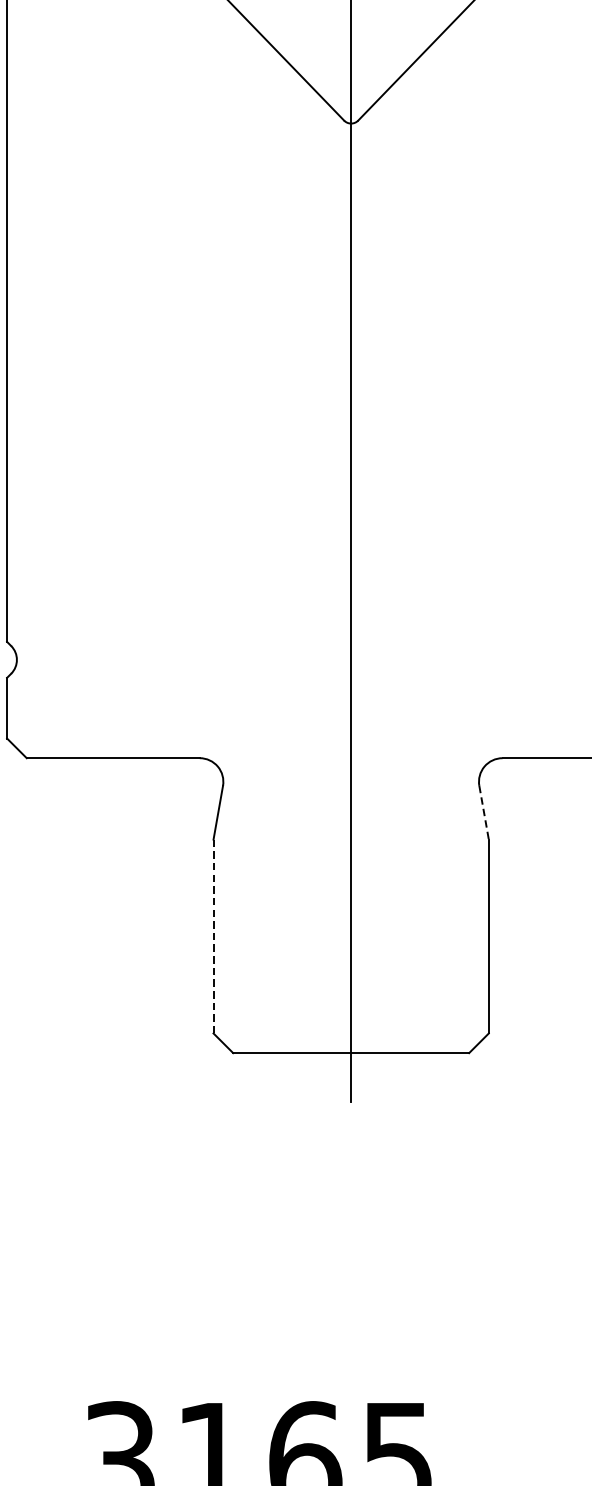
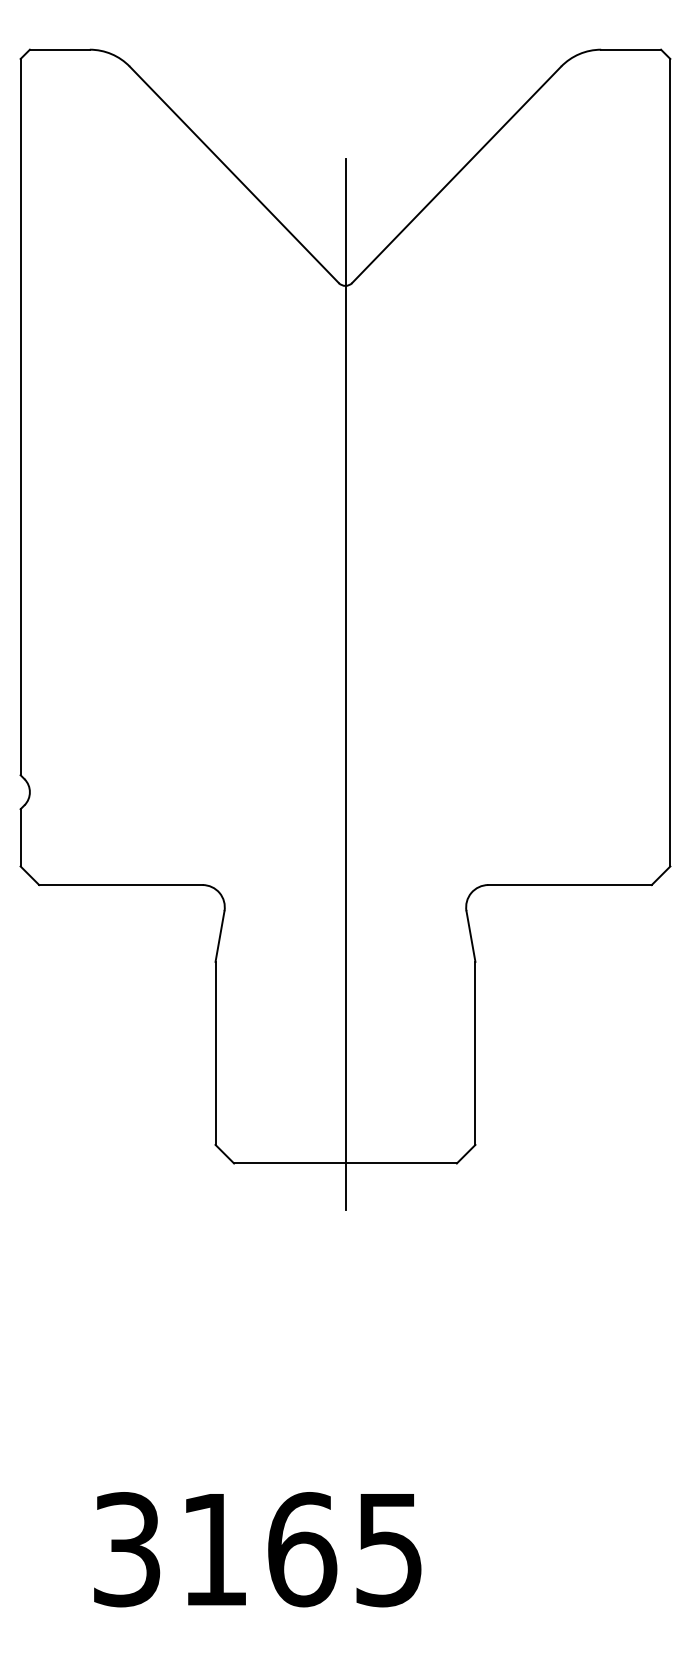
line: (483, 812) -> (470, 936), dashed -> solid
line: (213, 936) -> (215, 1053), dashed -> solid

